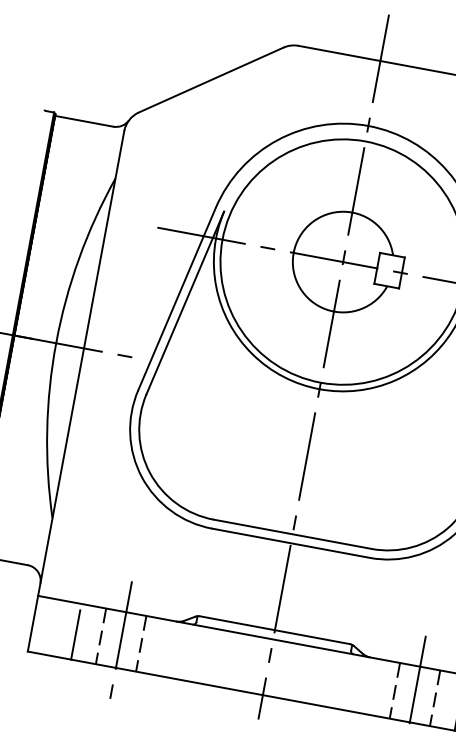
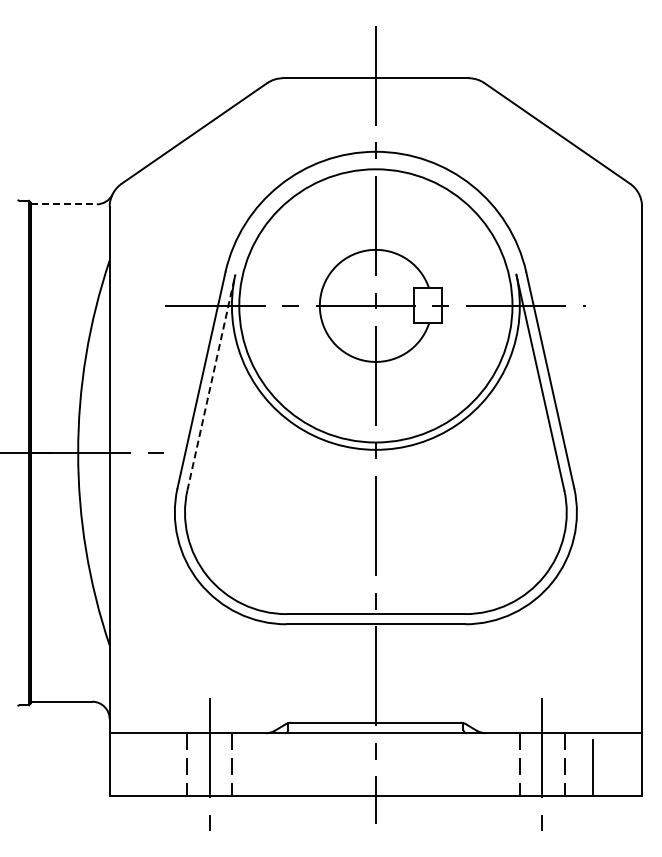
line: (83, 121) -> (63, 204), solid -> dashed
line: (185, 302) -> (211, 382), solid -> dashed
line: (75, 635) -> (158, 768), removed

